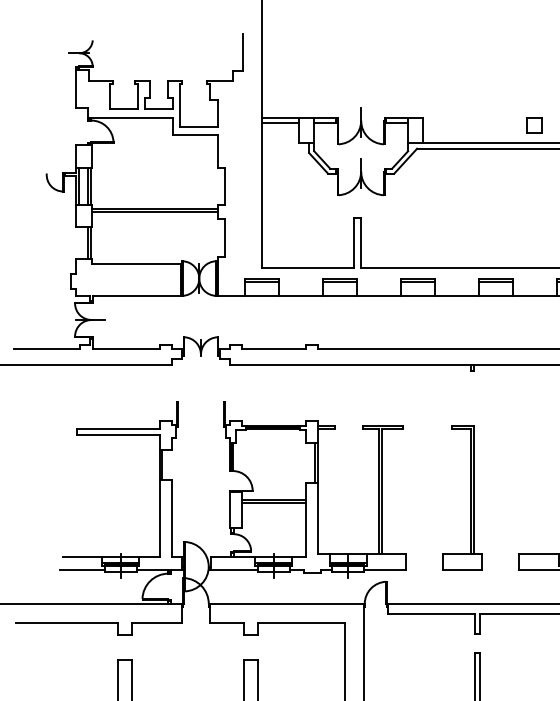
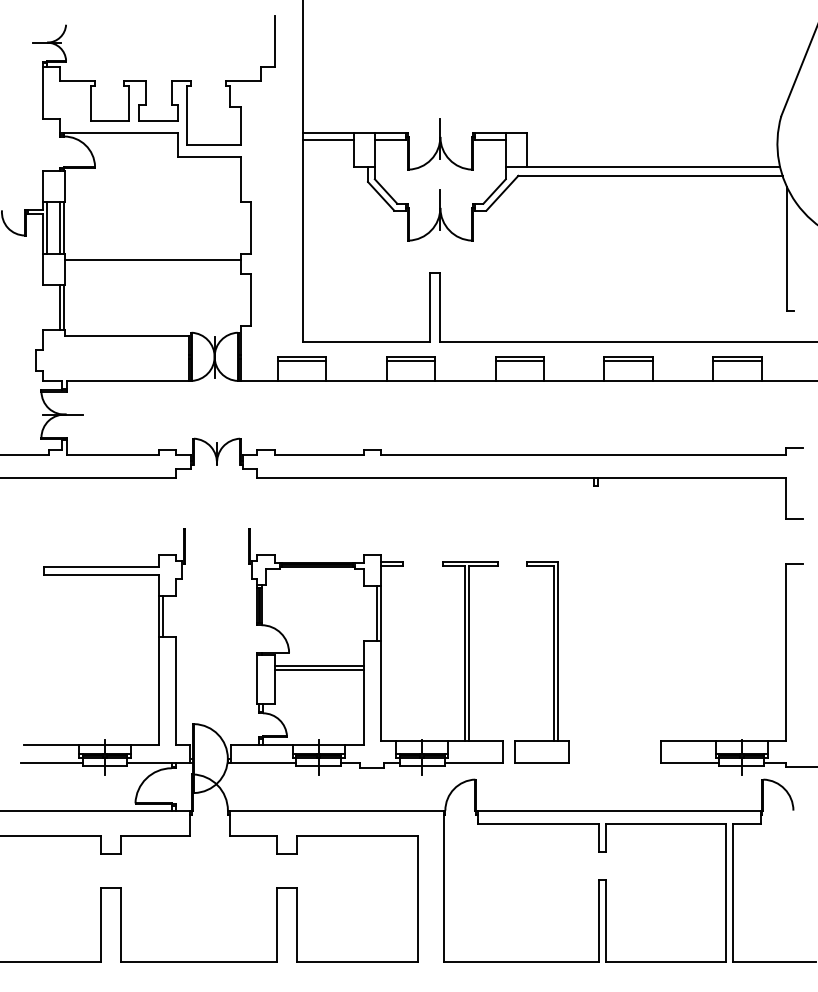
part: (534, 124) -> (681, 142), removed
line: (154, 212) -> (152, 264), removed
part: (470, 497) -> (553, 662), moved

